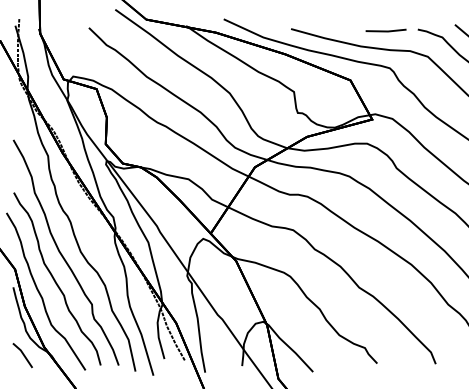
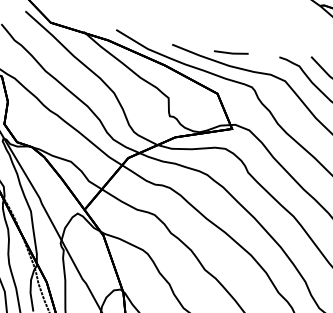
line: (385, 30) -> (230, 52), moved

